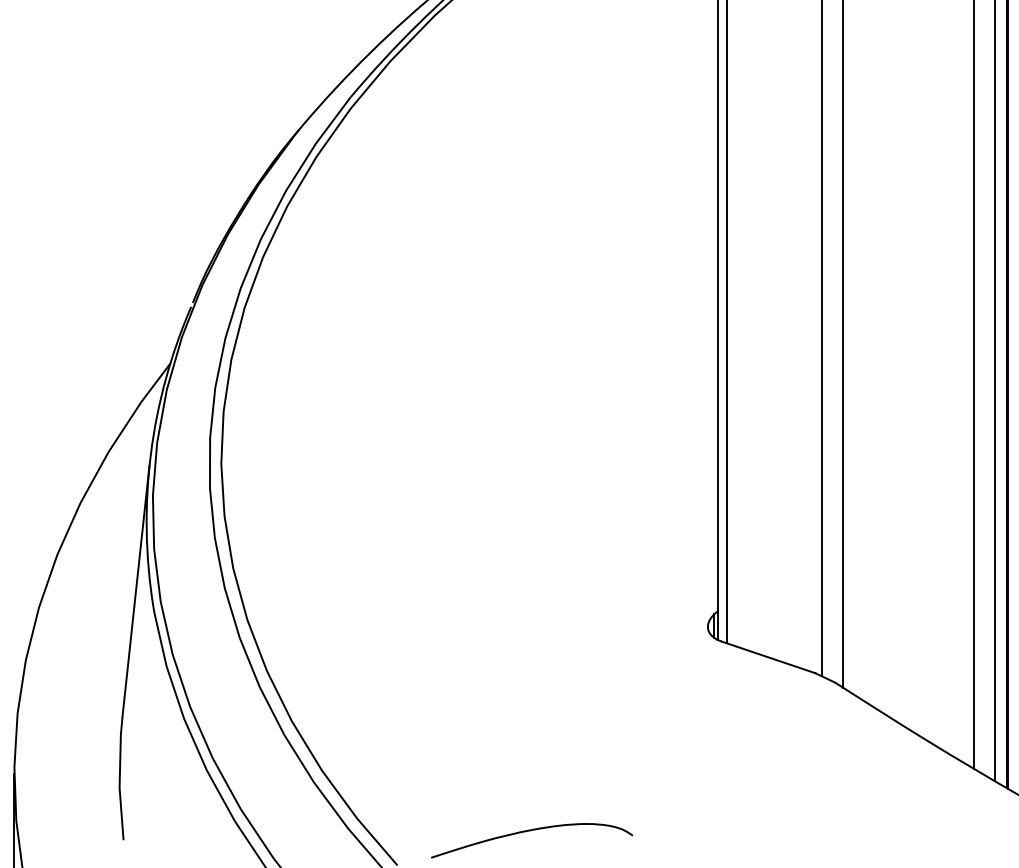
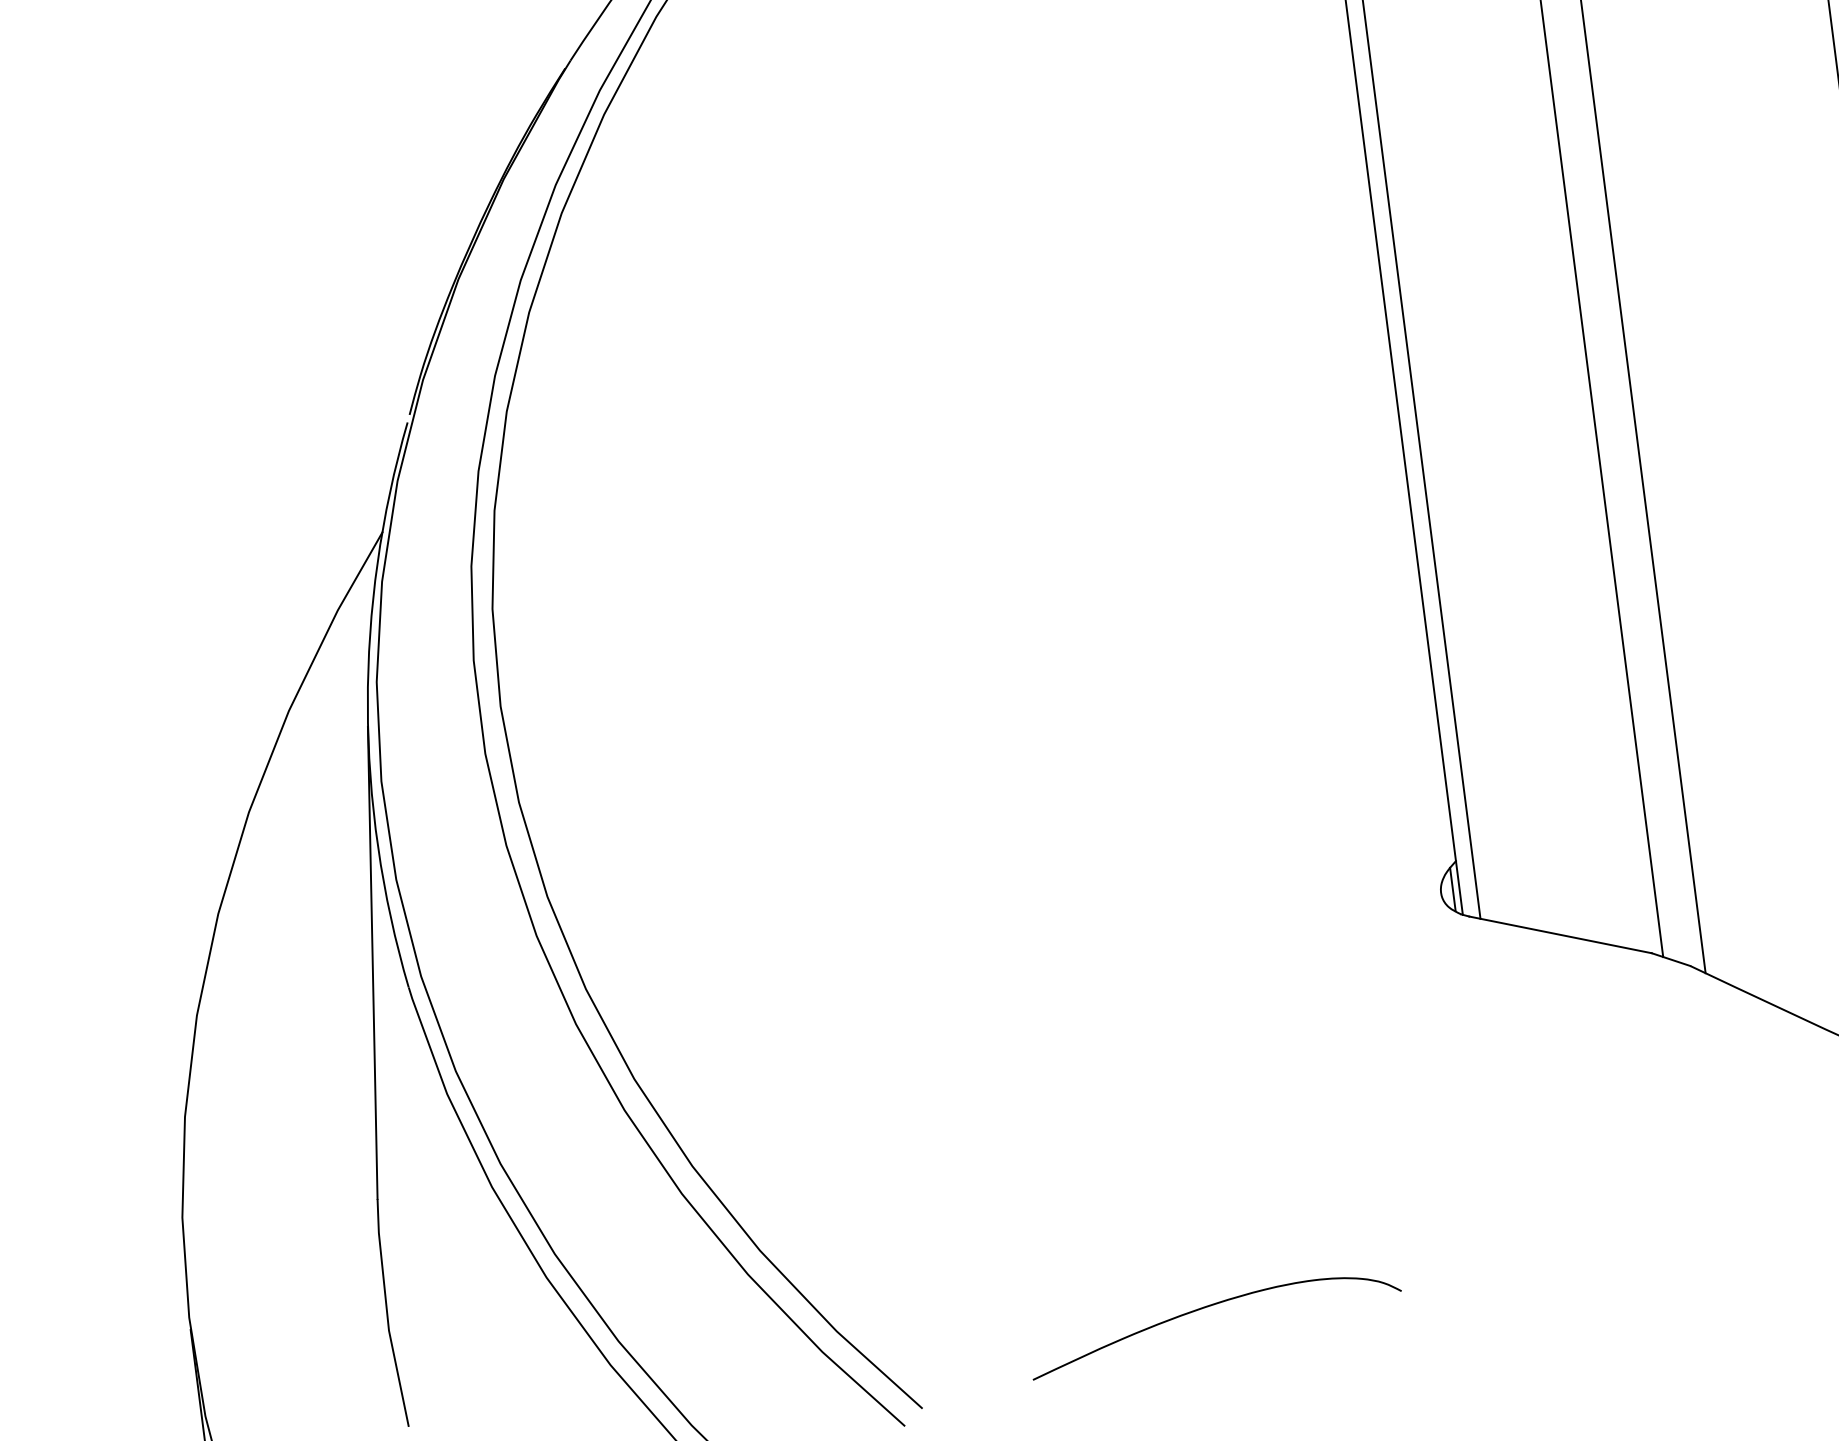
curve: (530, 831) -> (1210, 1307), moved

